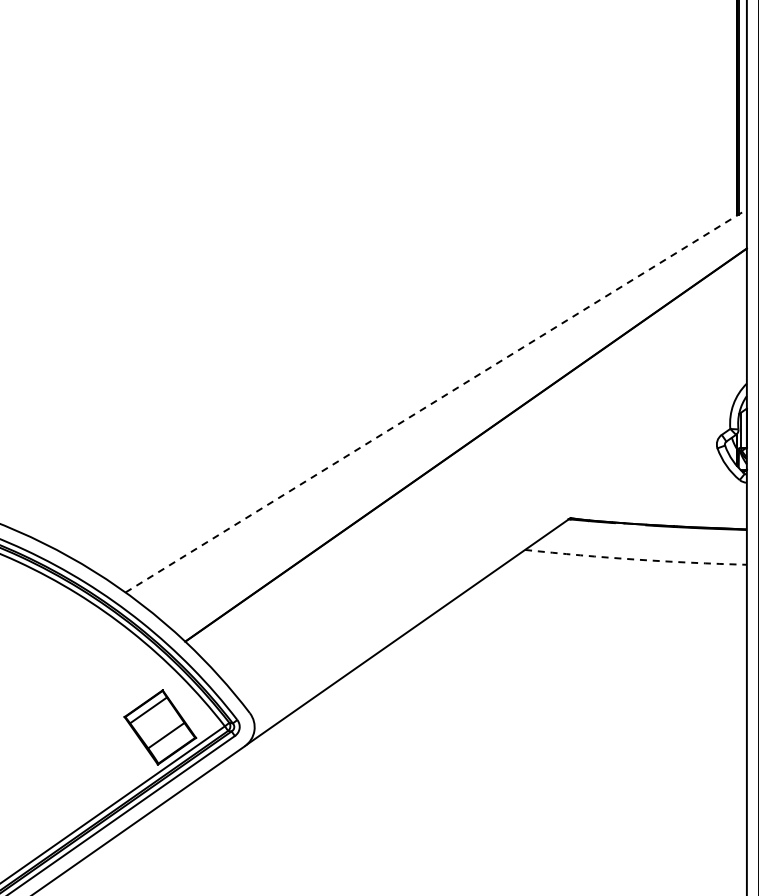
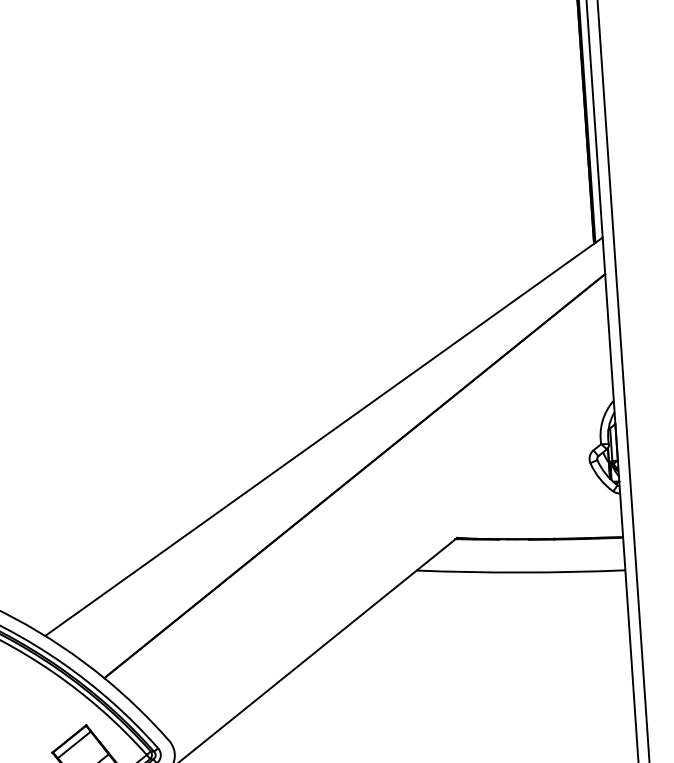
line: (436, 401) -> (324, 437), dashed -> solid
arc: (635, 559) -> (520, 572), dashed -> solid

